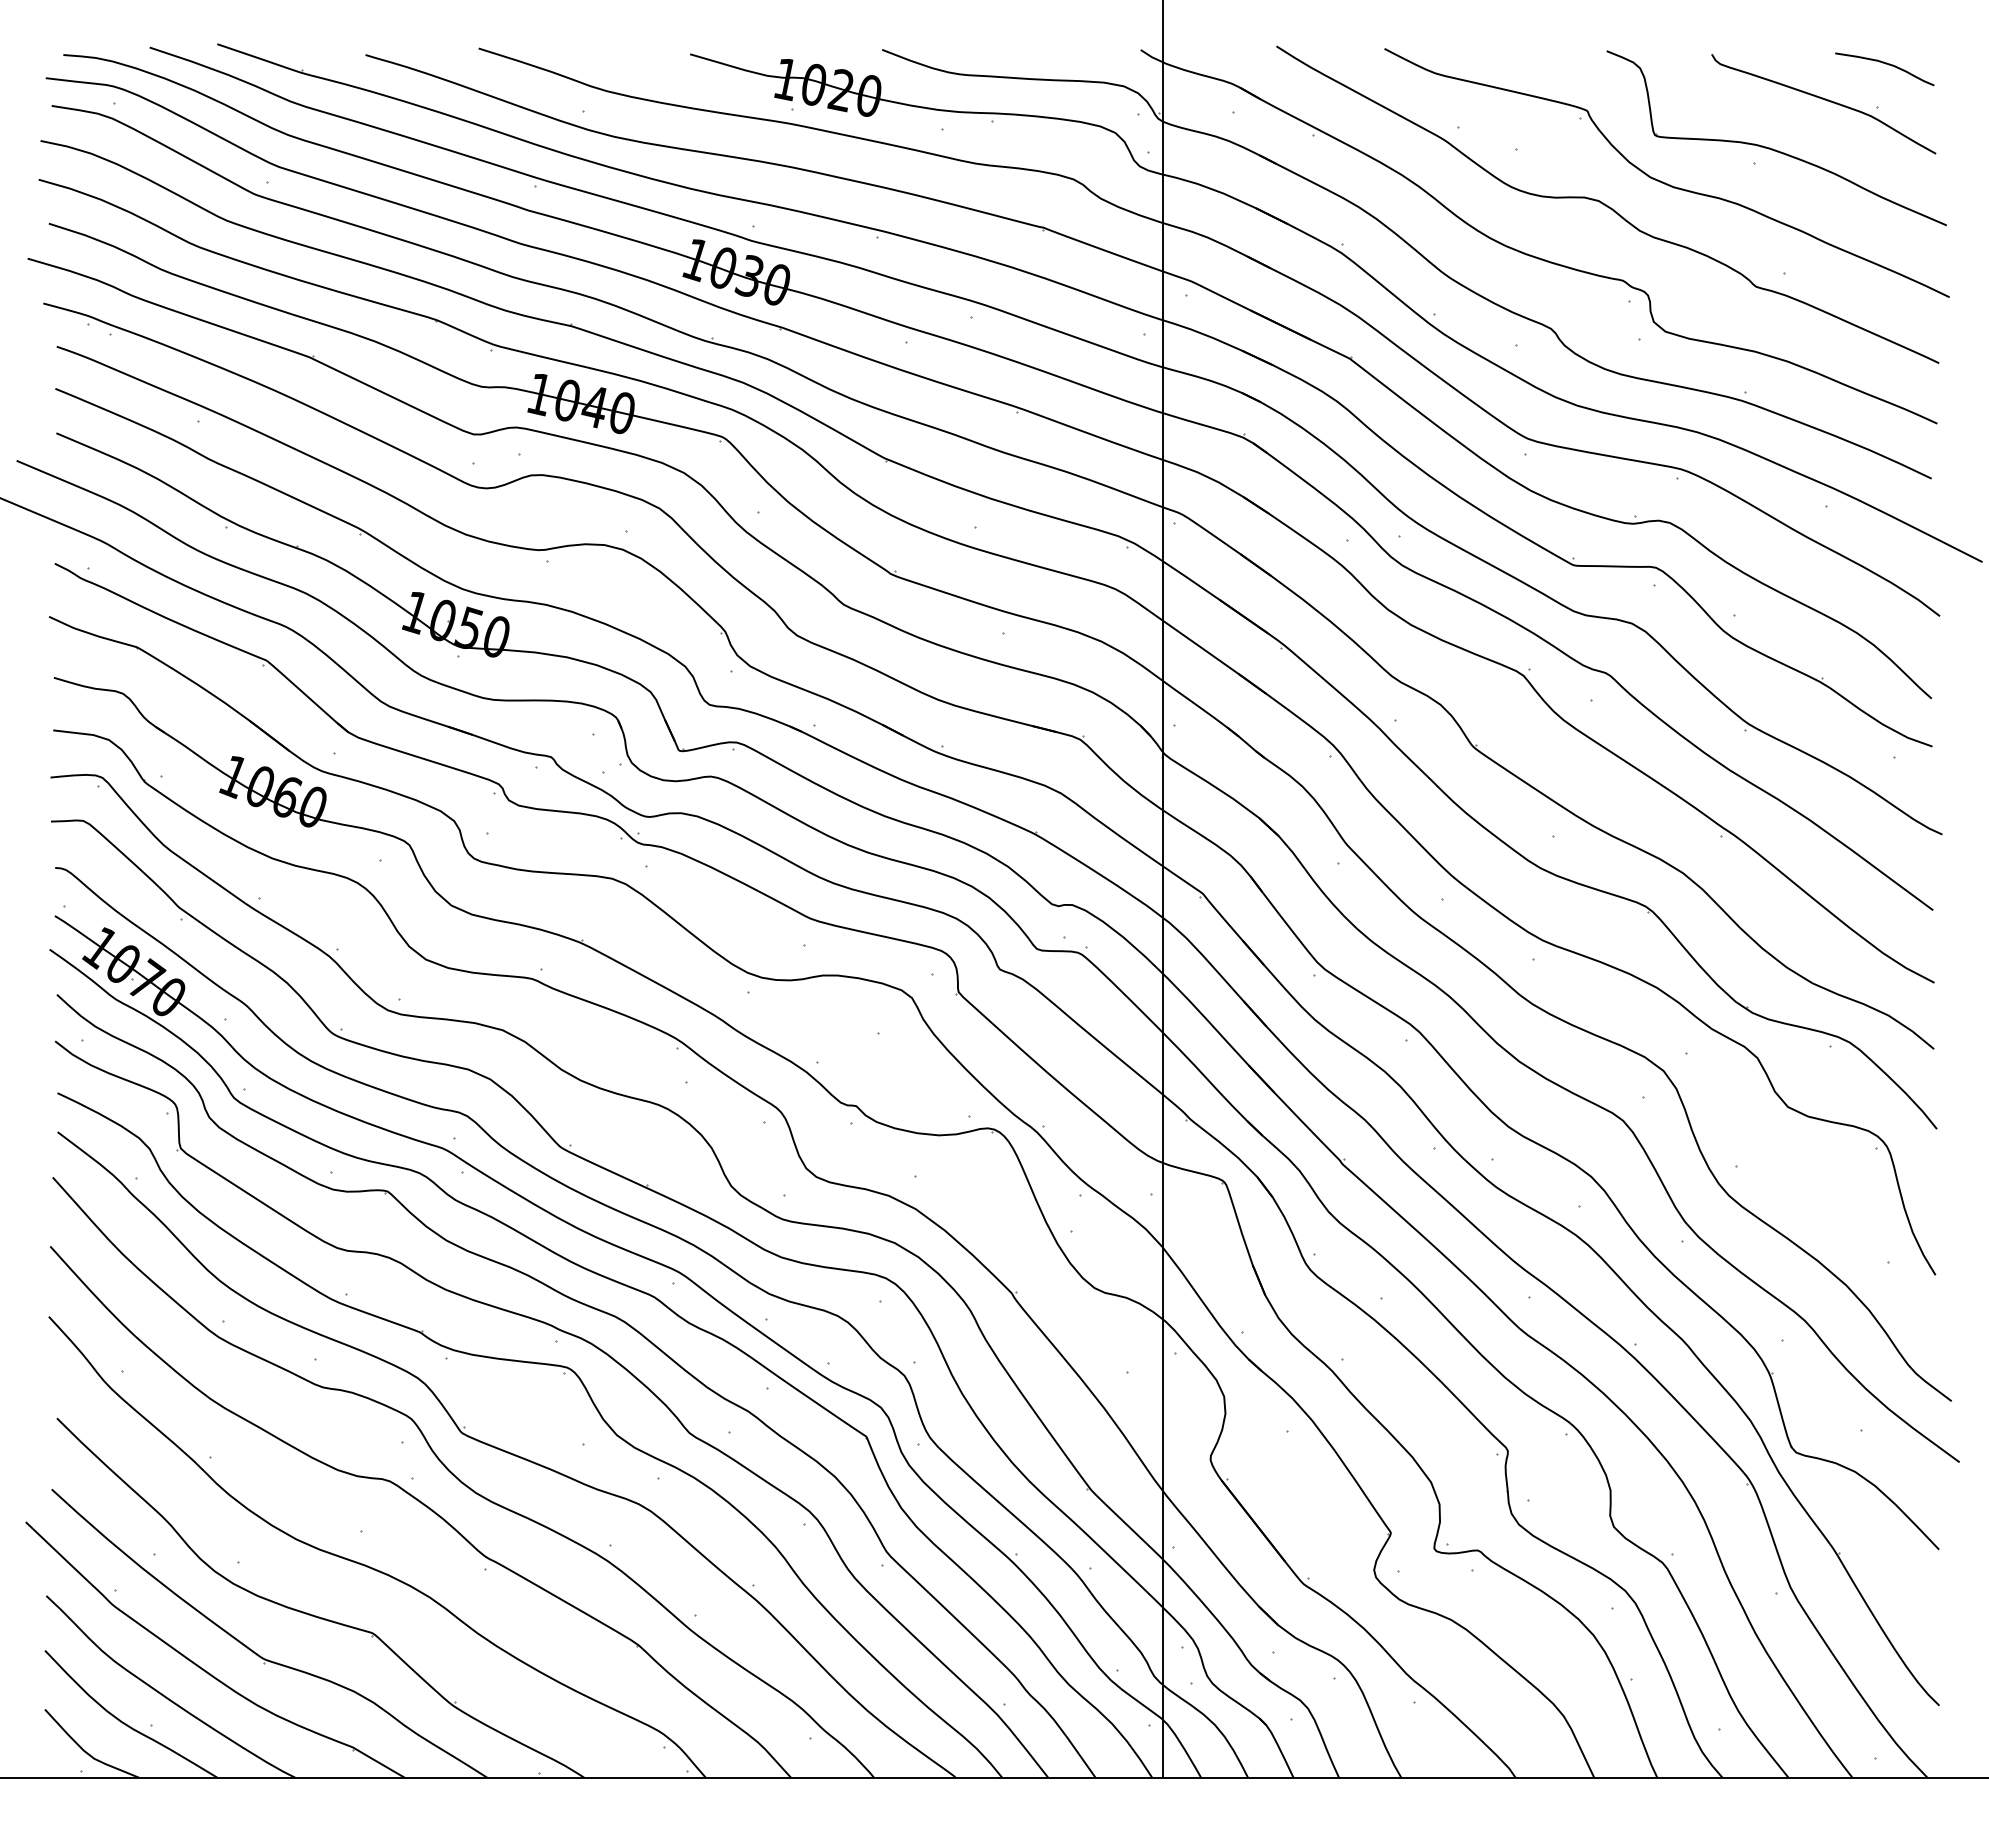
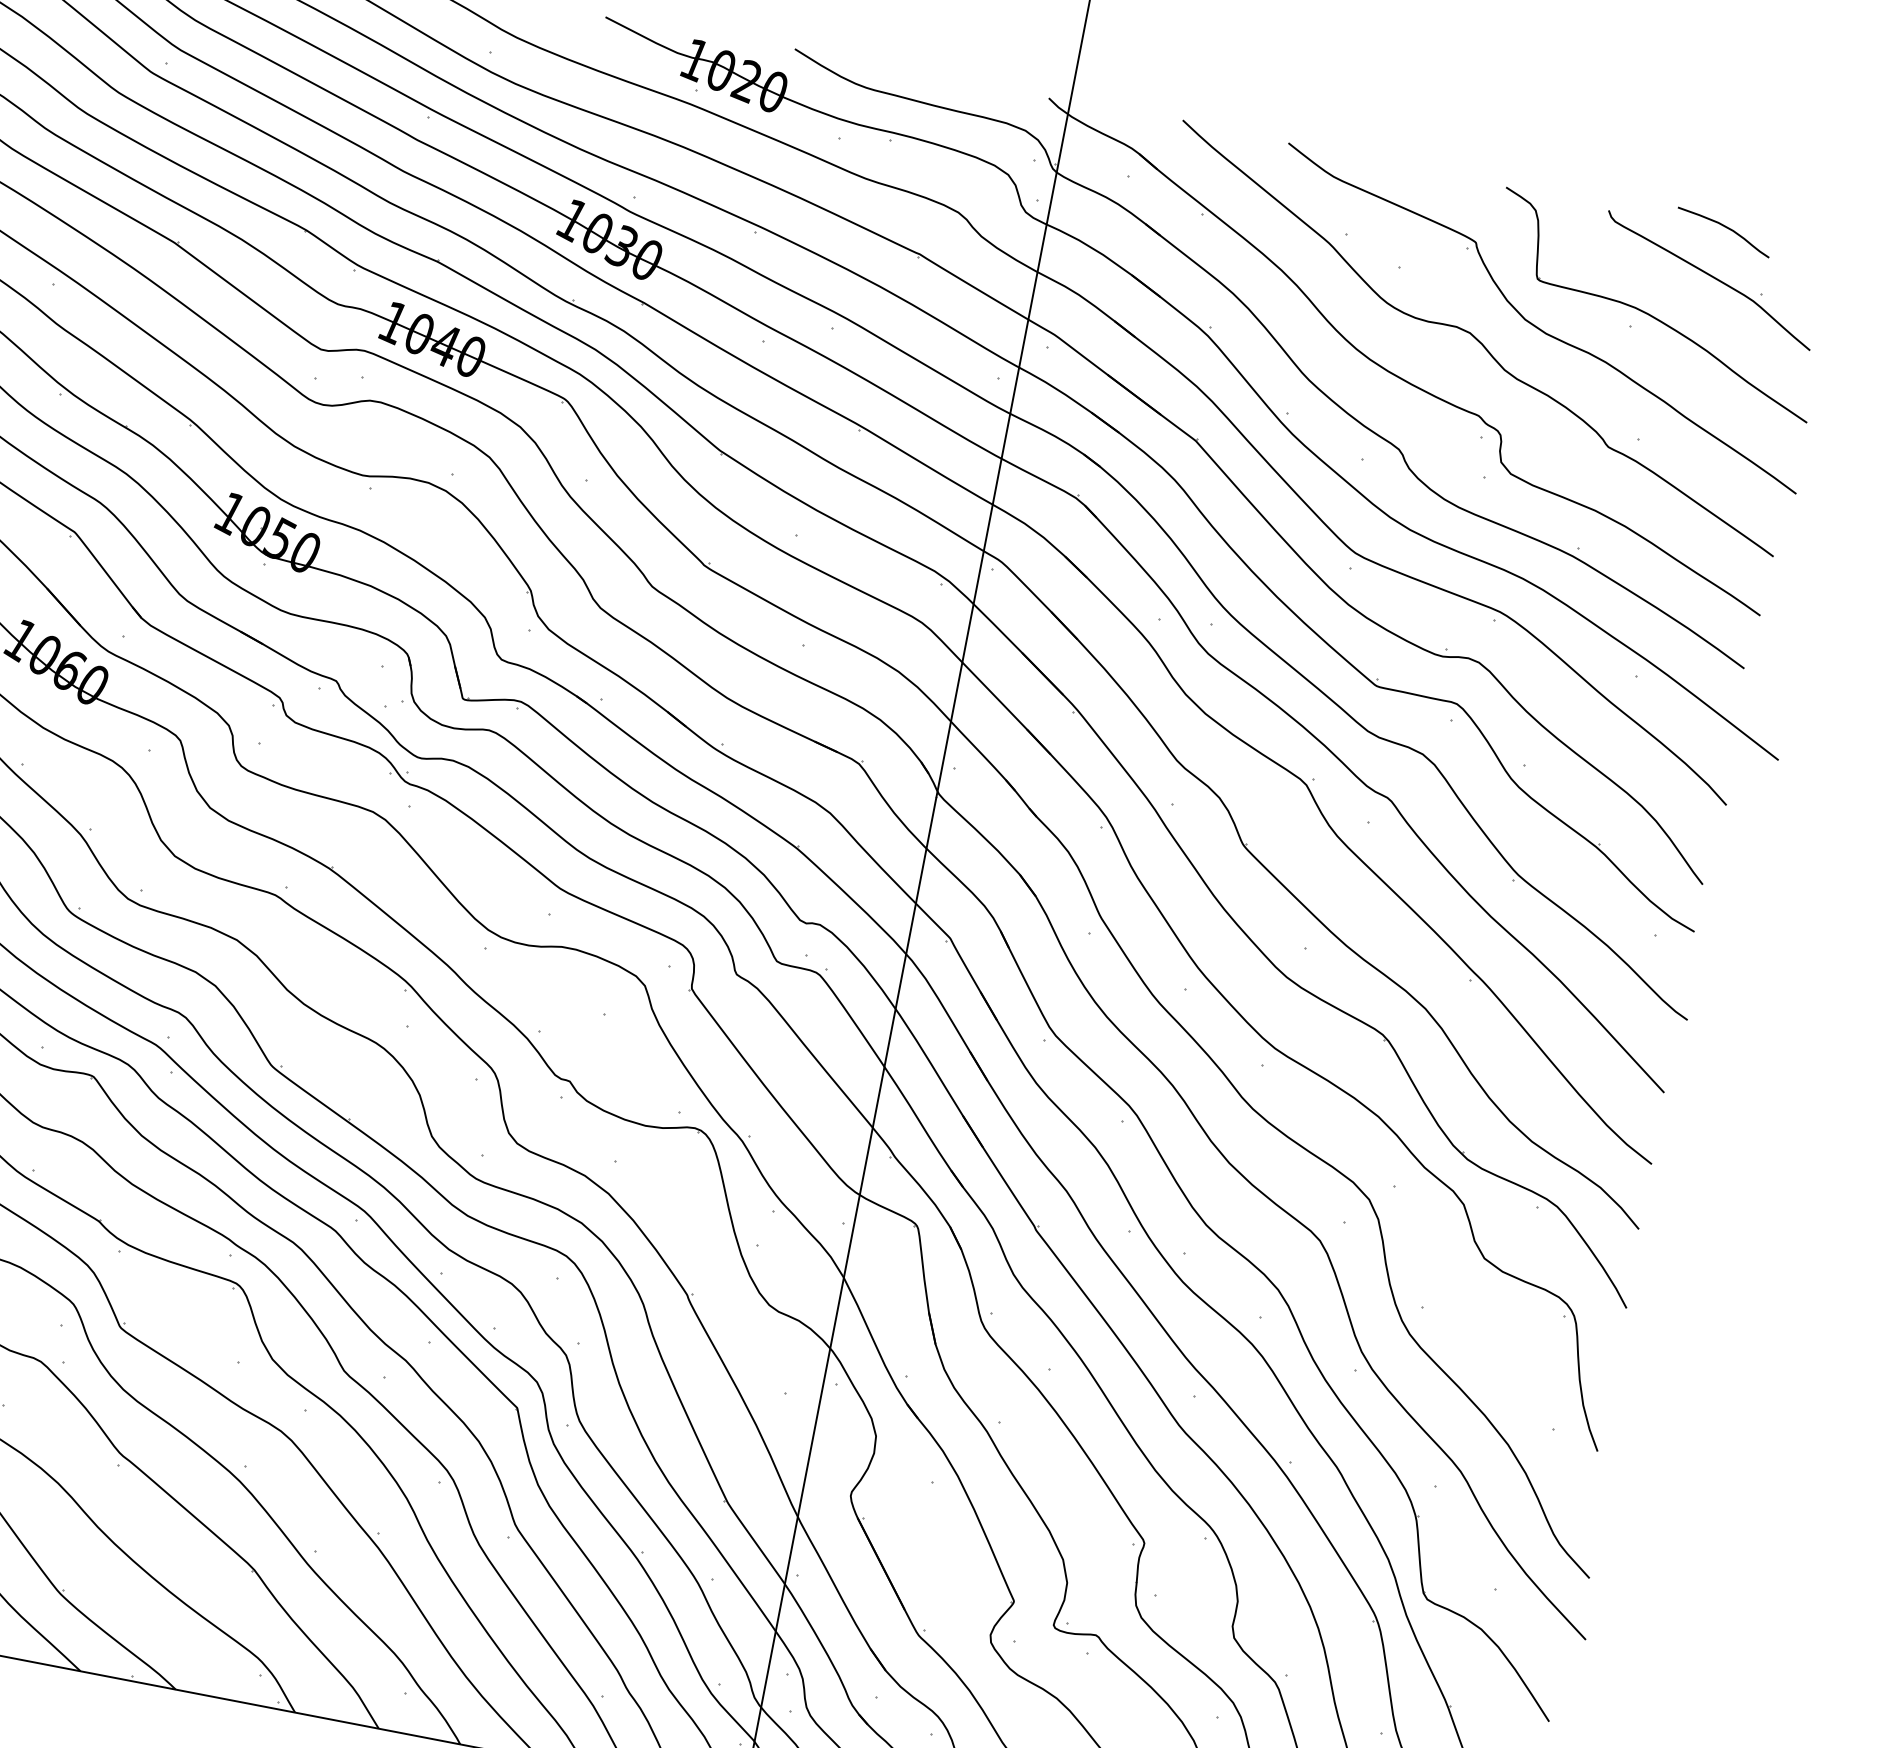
curve: (1885, 64) -> (1725, 227), moved

